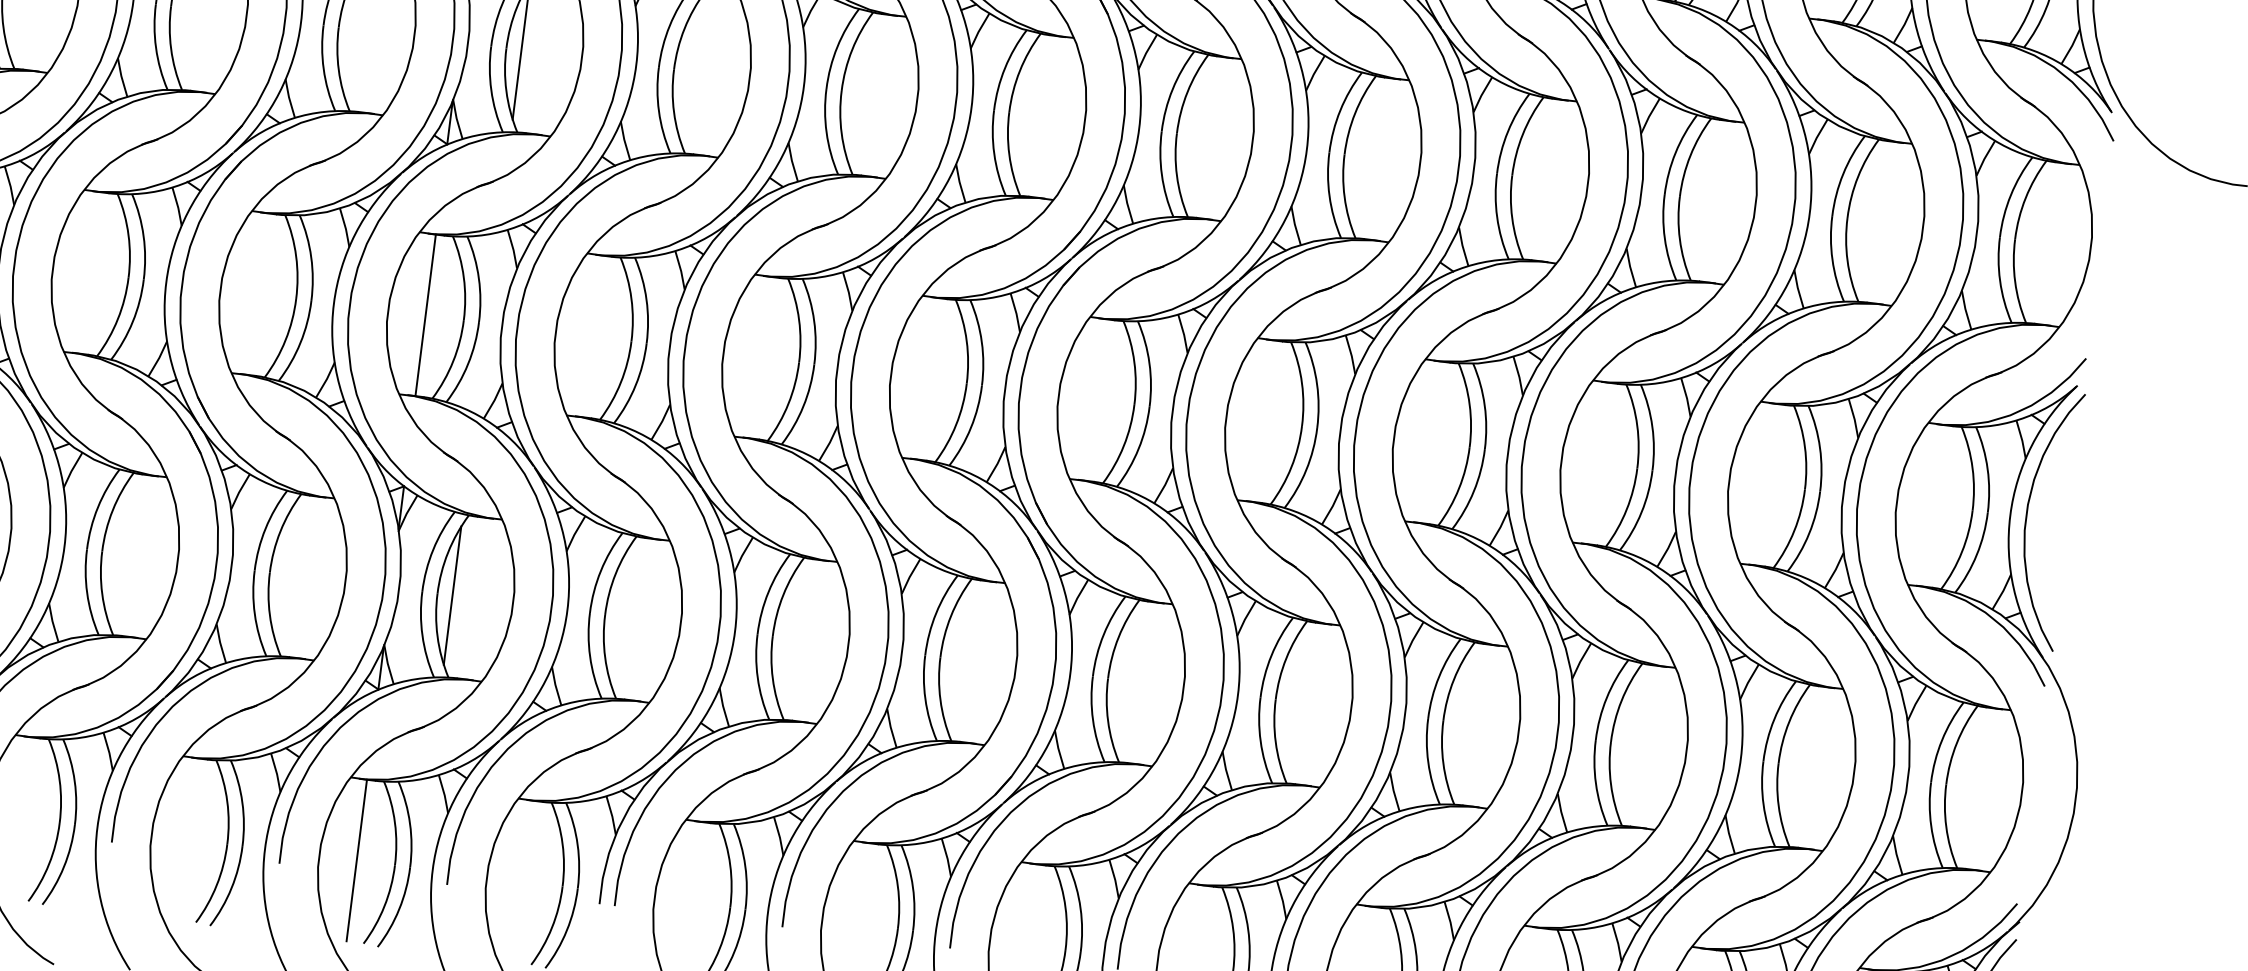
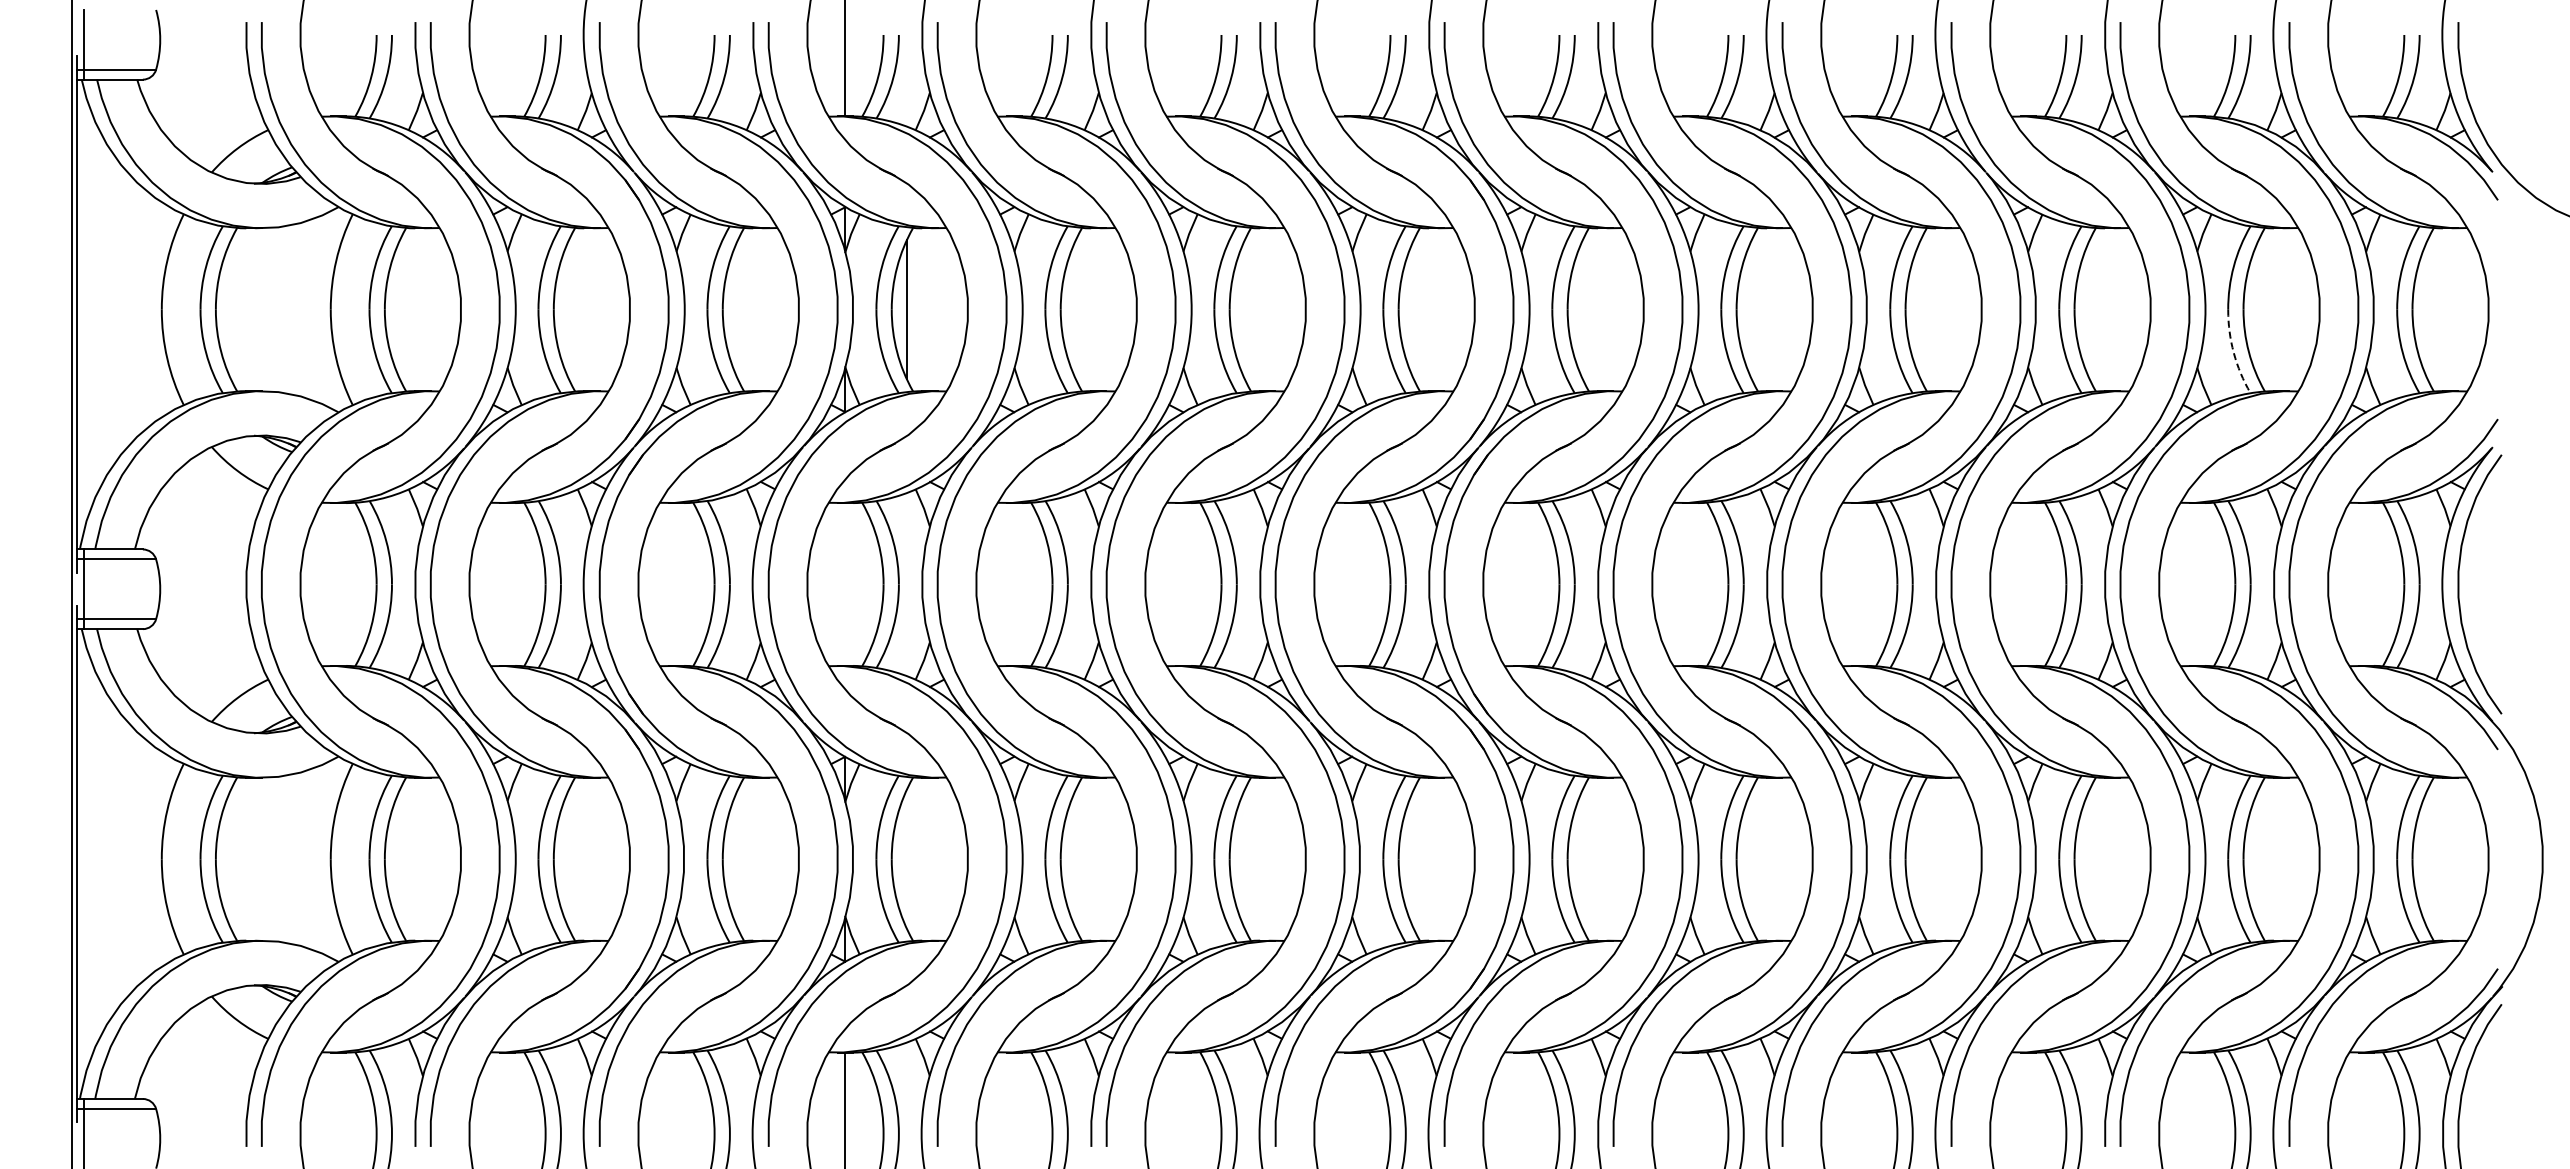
arc: (1832, 259) -> (2233, 352), solid -> dashed
line: (426, 315) -> (845, 584), removed
line: (452, 594) -> (906, 858), removed

